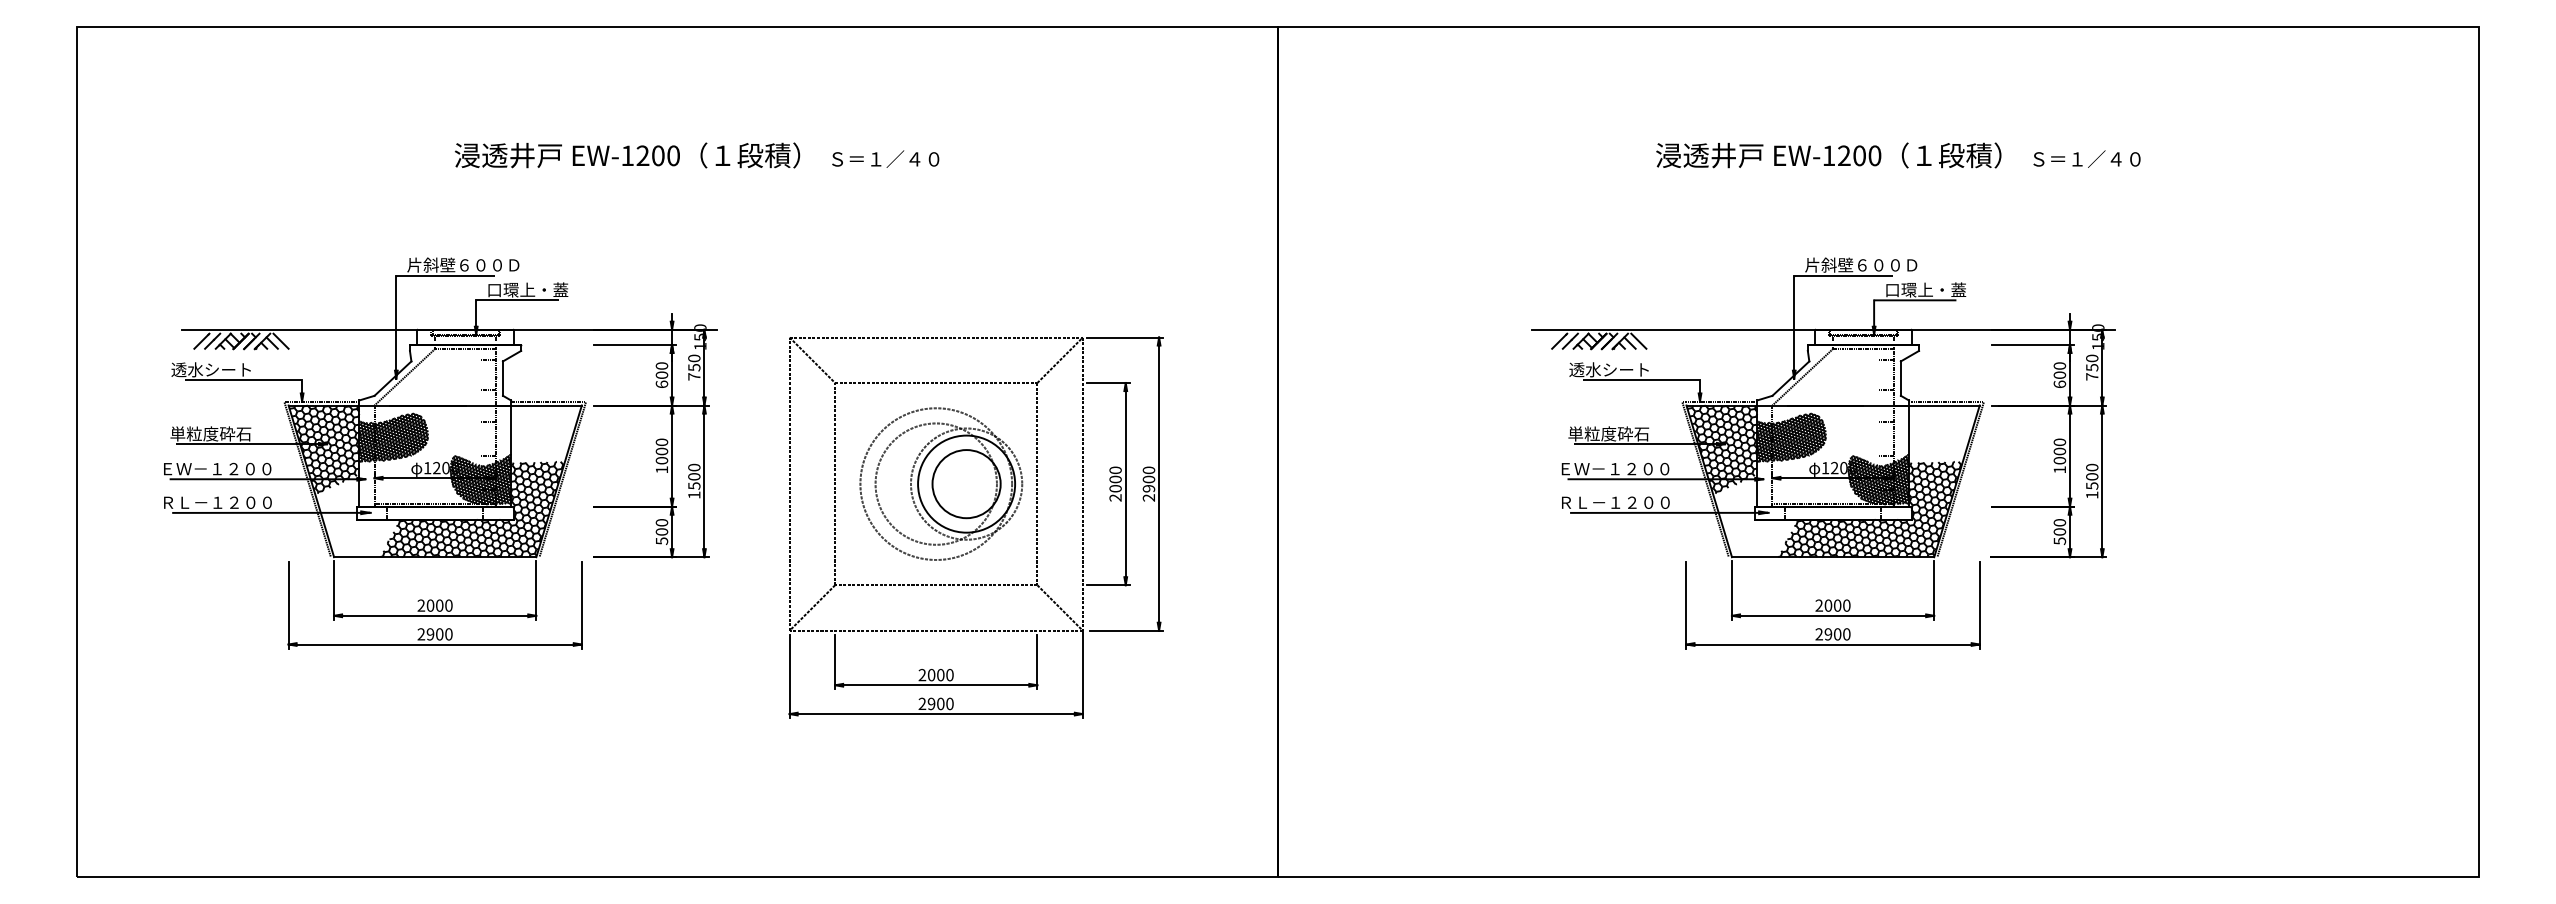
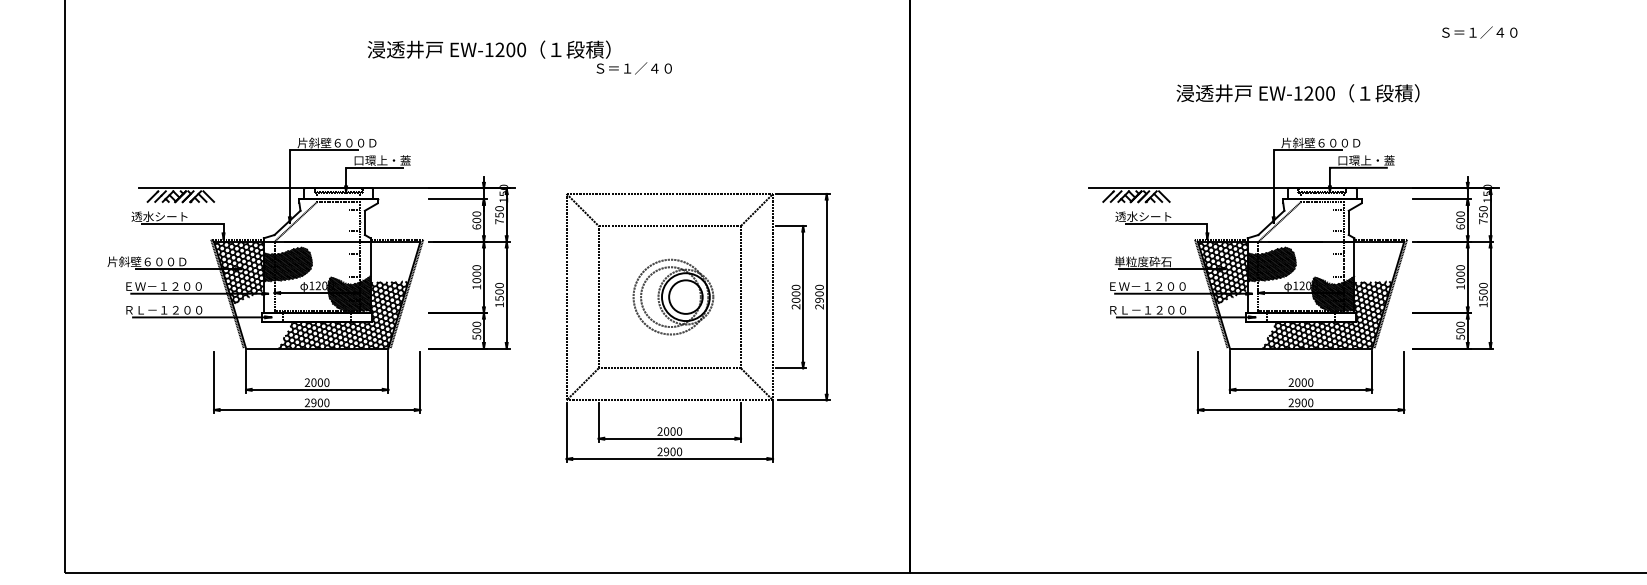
text: (627, 155) -> (489, 49), moved
text: (1828, 155) -> (1297, 93), moved
text: (2086, 158) -> (1479, 32), moved
text: (194, 433) -> (147, 261), 単粒度砕石 -> 片斜壁６００Ｄ
part: (941, 483) -> (673, 296), size x0.7

